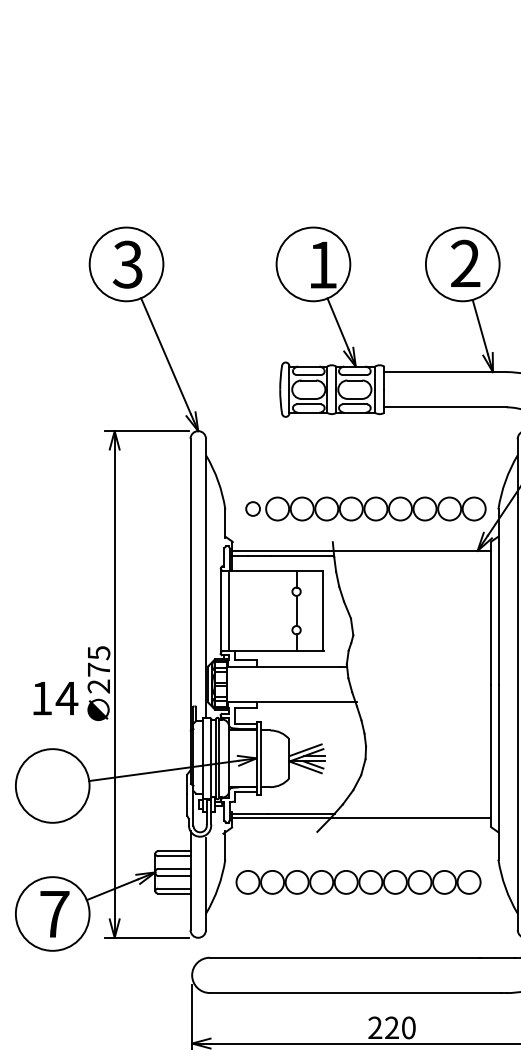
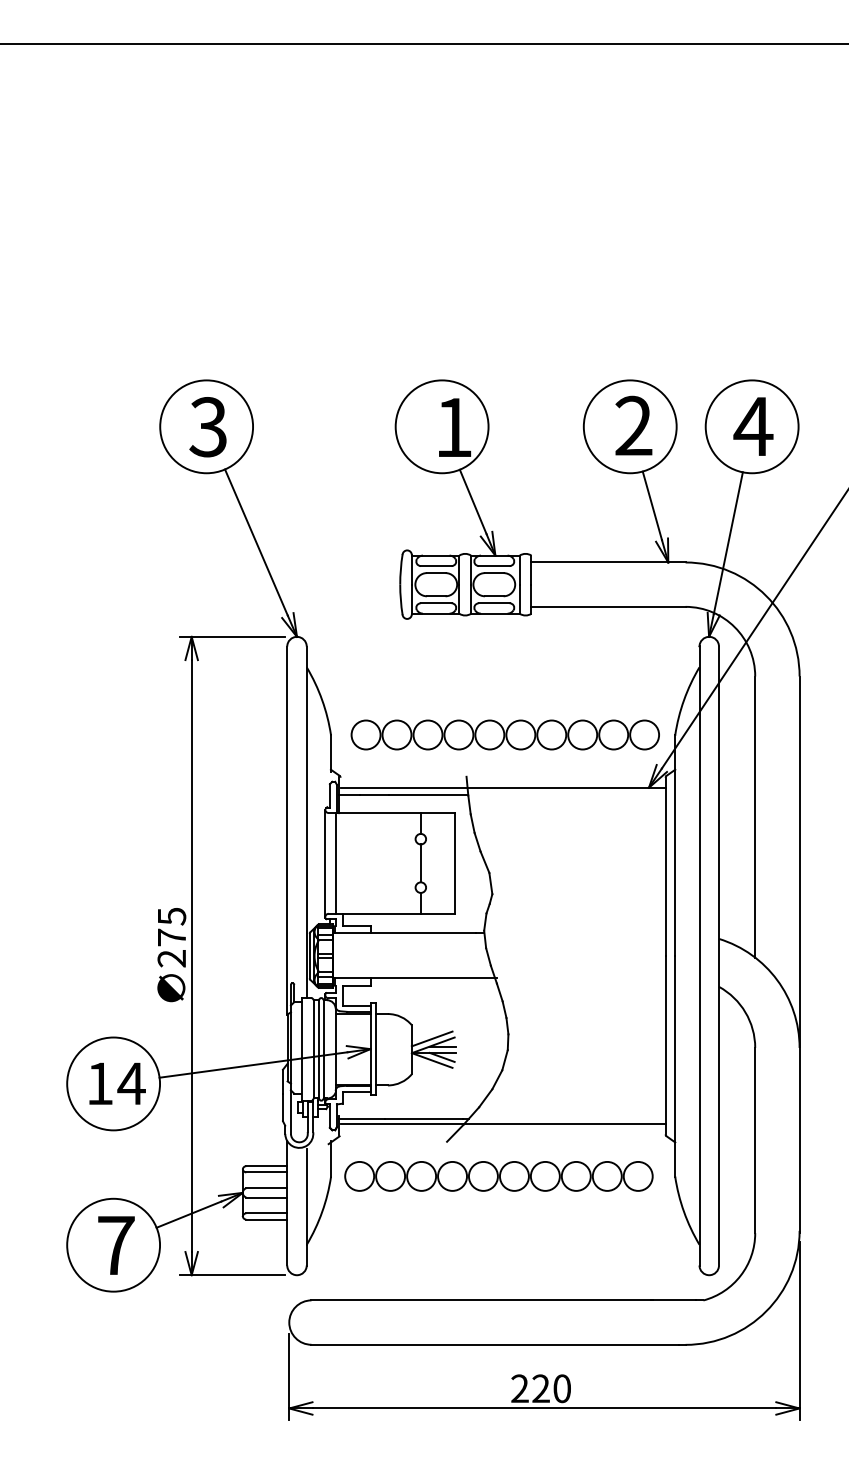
circle: (252, 508) -> (365, 734), size x1.67
text: (55, 698) -> (117, 1083), moved
part: (358, 882) -> (498, 1176), moved

